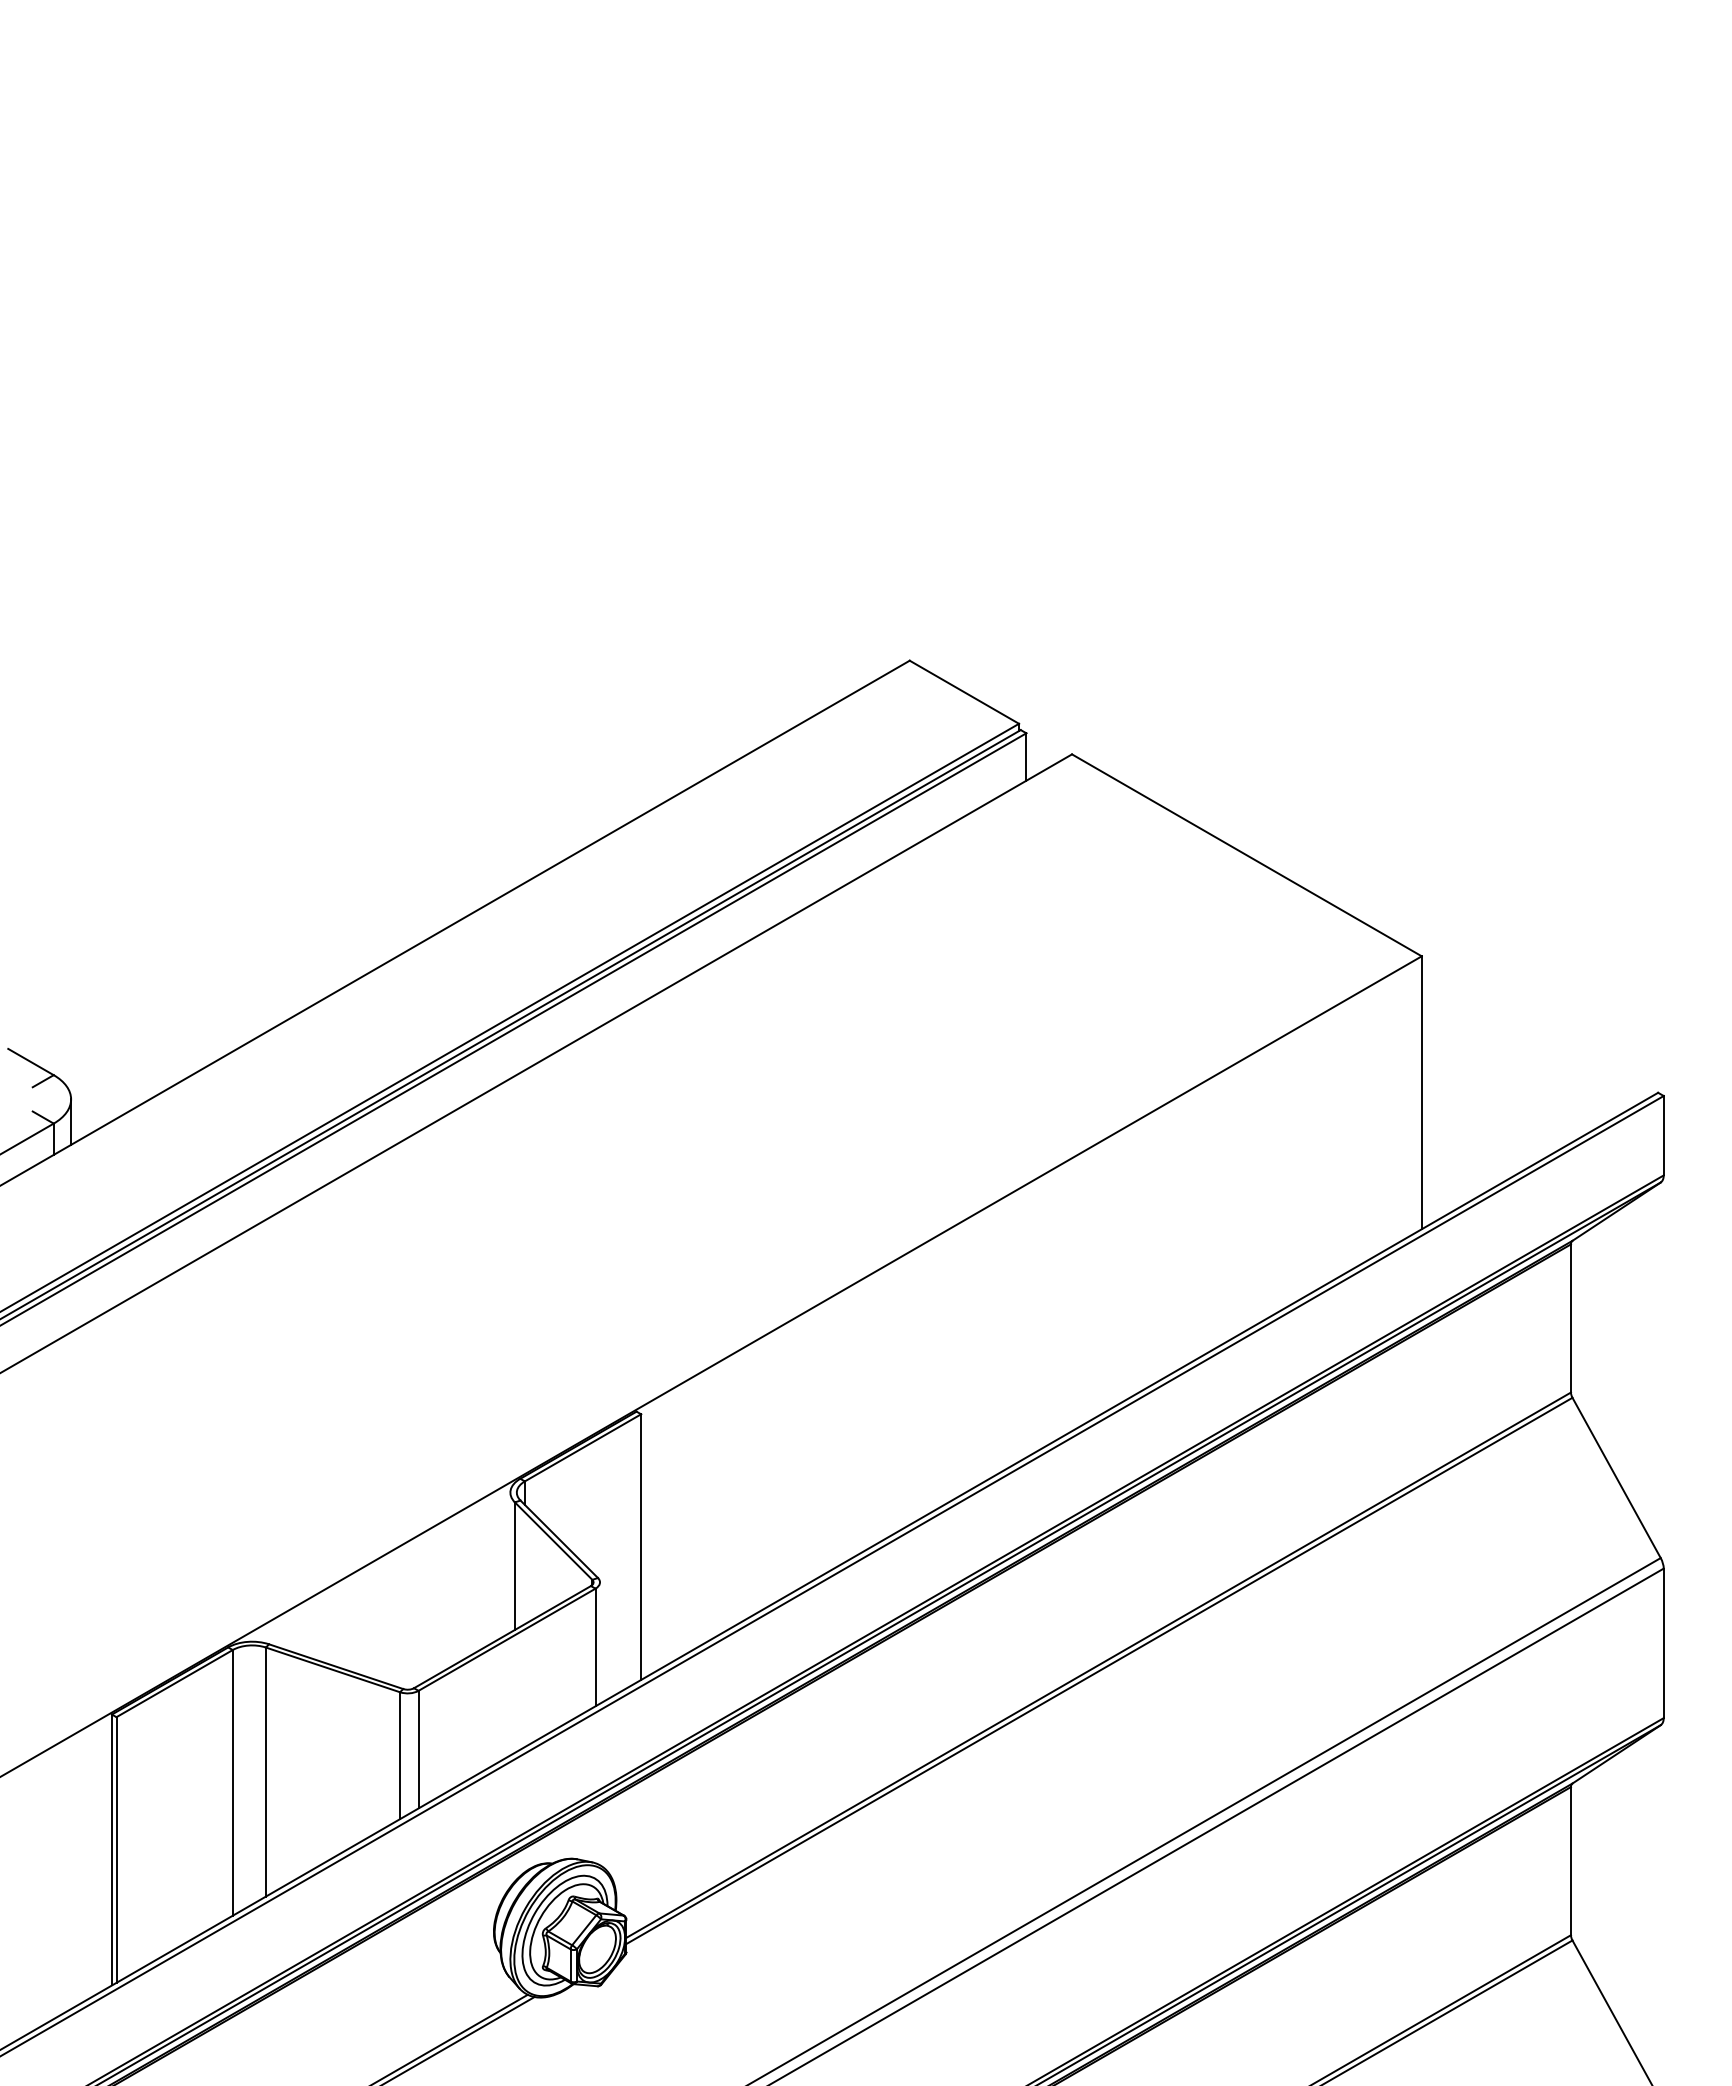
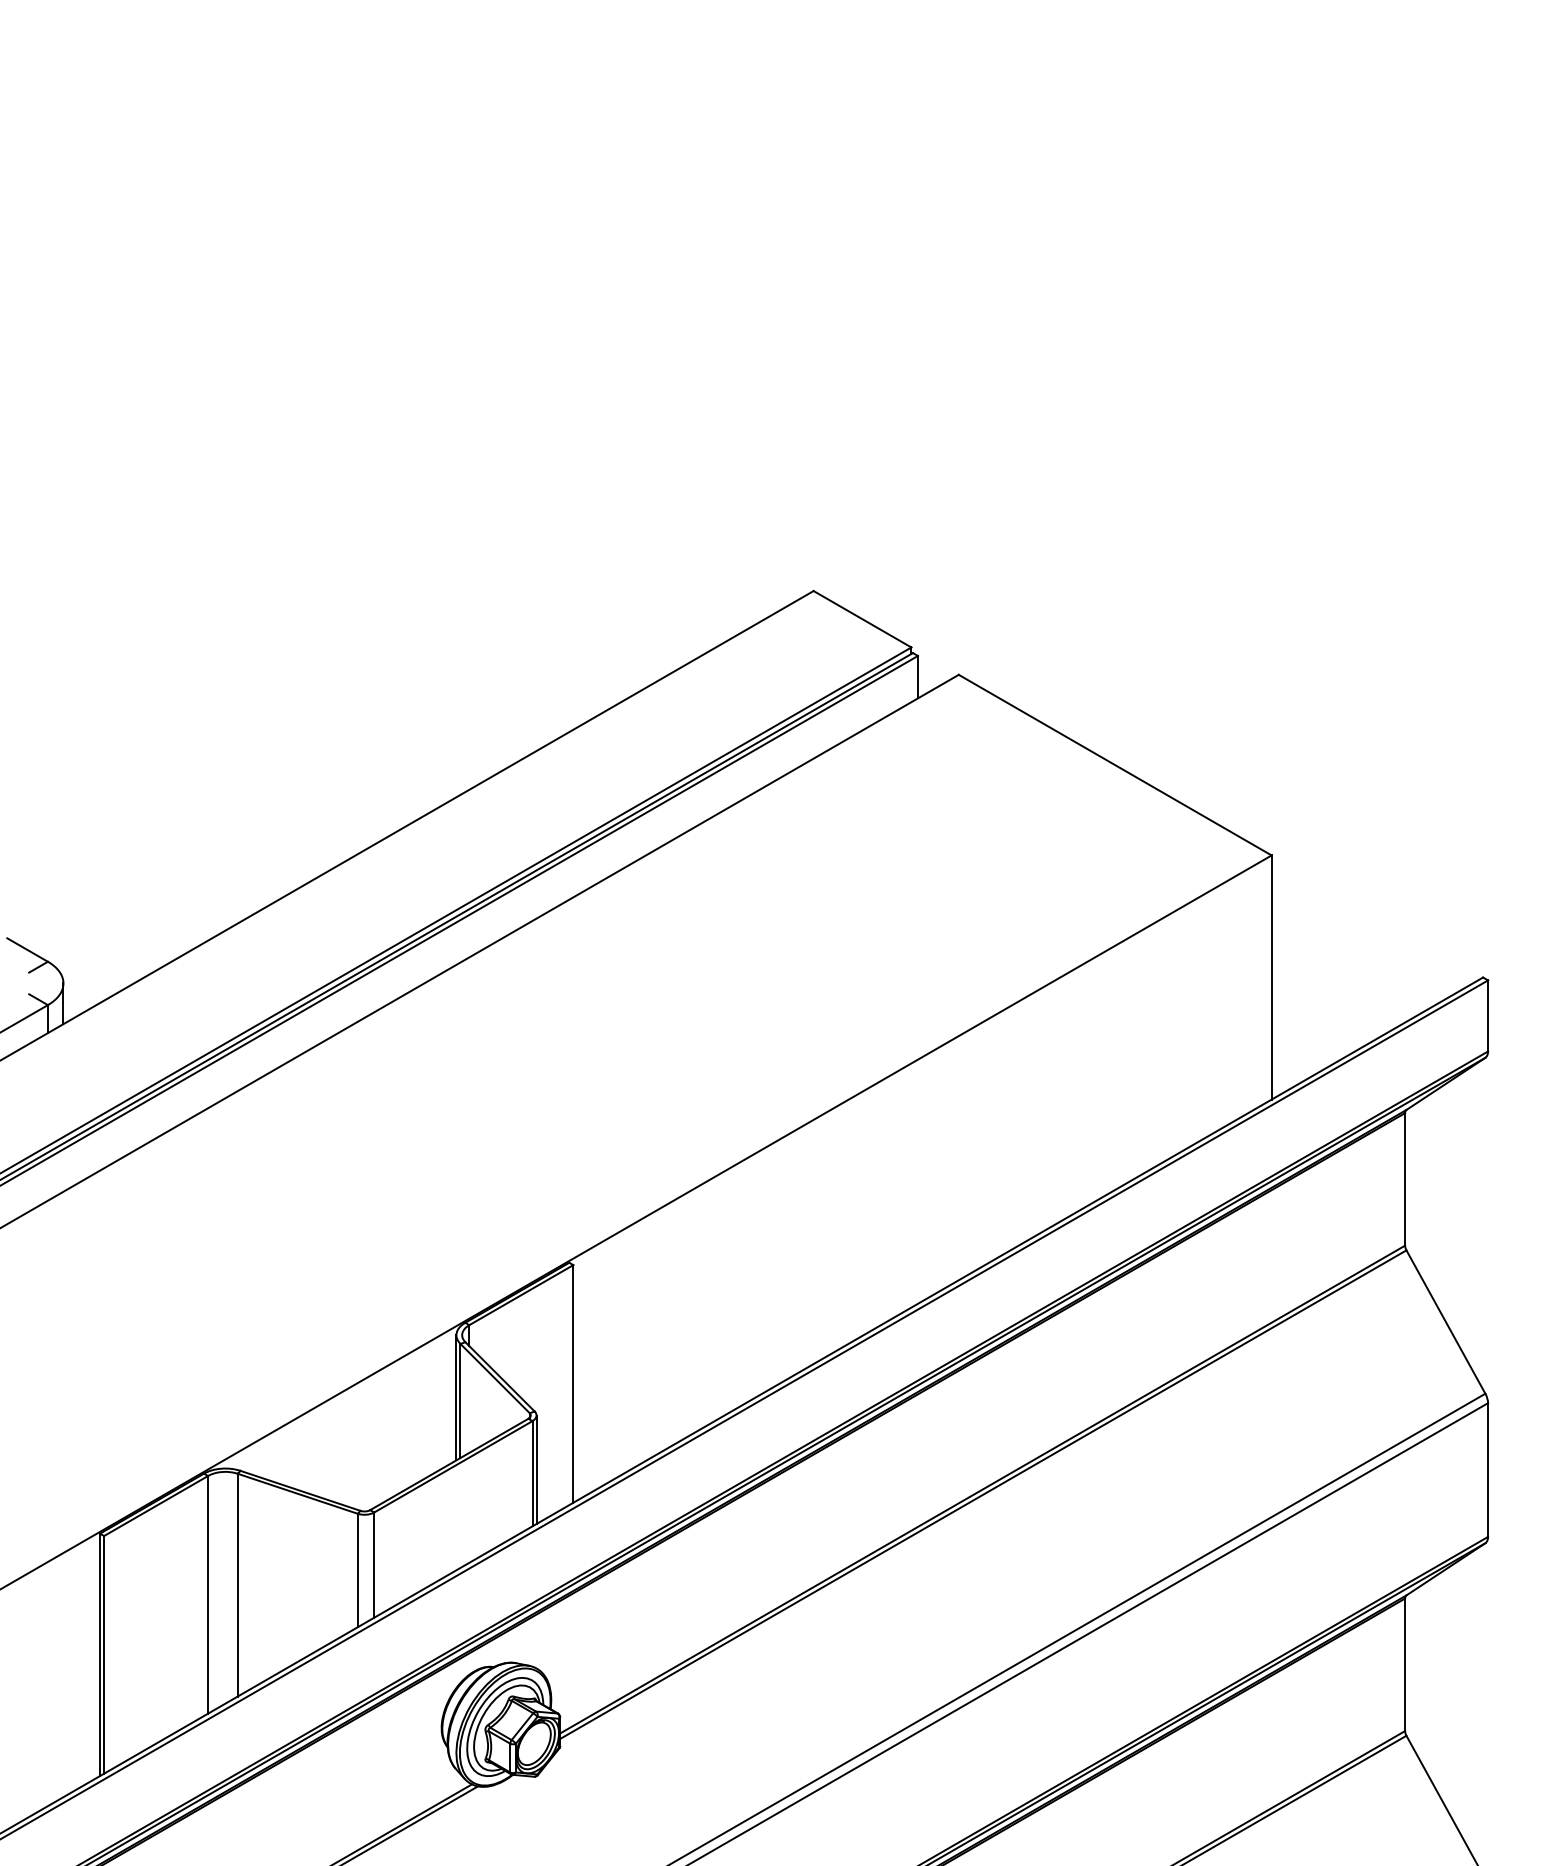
line: (510, 1562) -> (456, 1397), added
line: (600, 1642) -> (537, 1469), added

